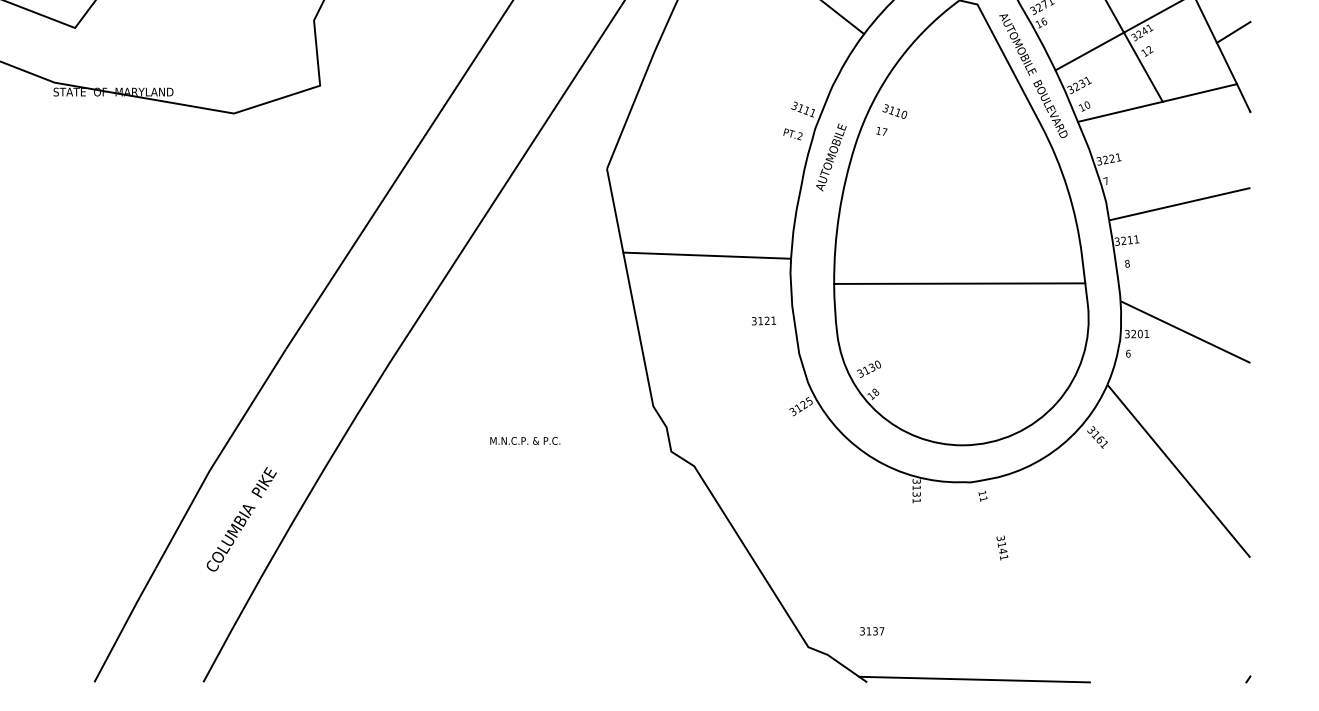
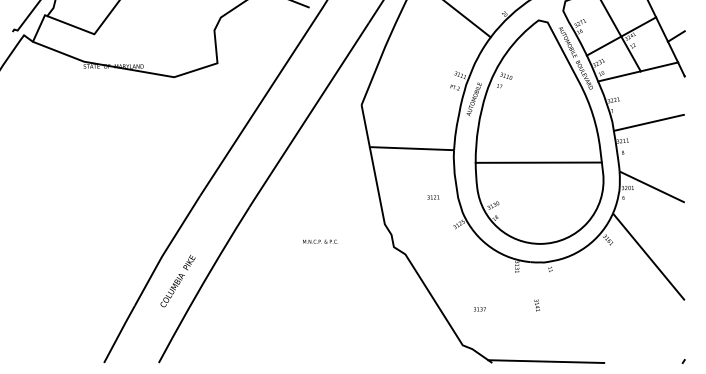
text: (764, 321) -> (433, 197), moved
text: (1000, 548) -> (536, 305), moved
text: (871, 631) -> (479, 309), moved

